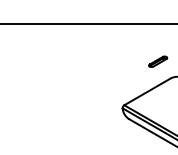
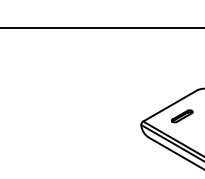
part: (157, 61) -> (181, 116), moved

